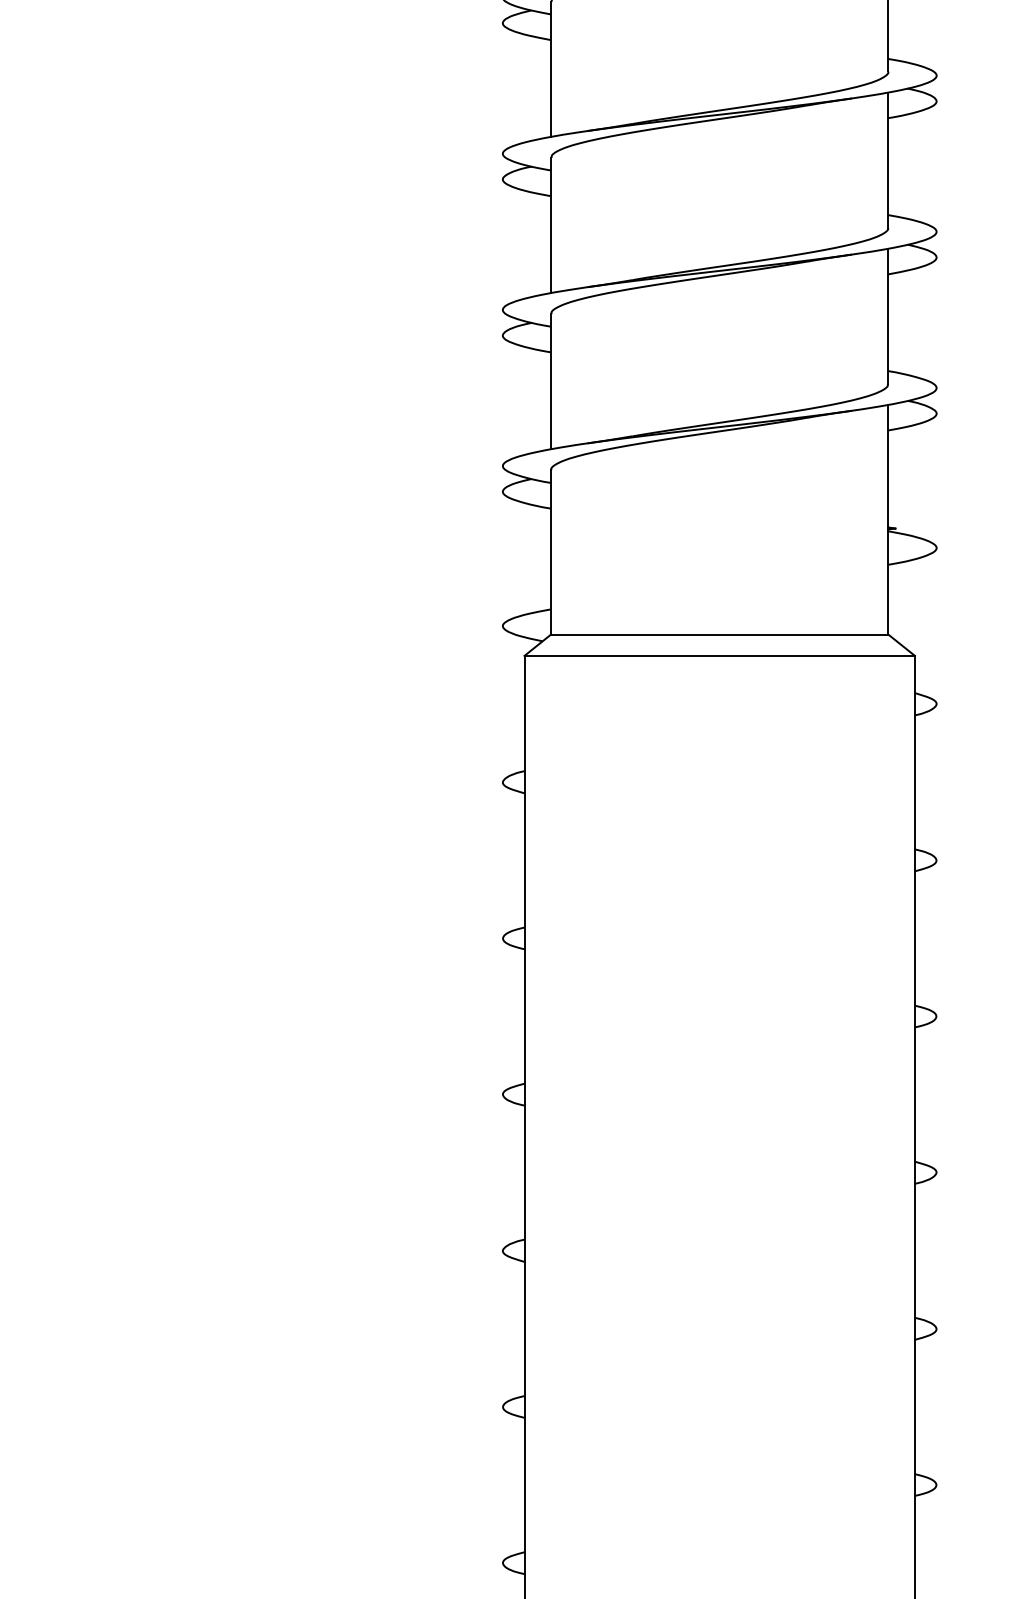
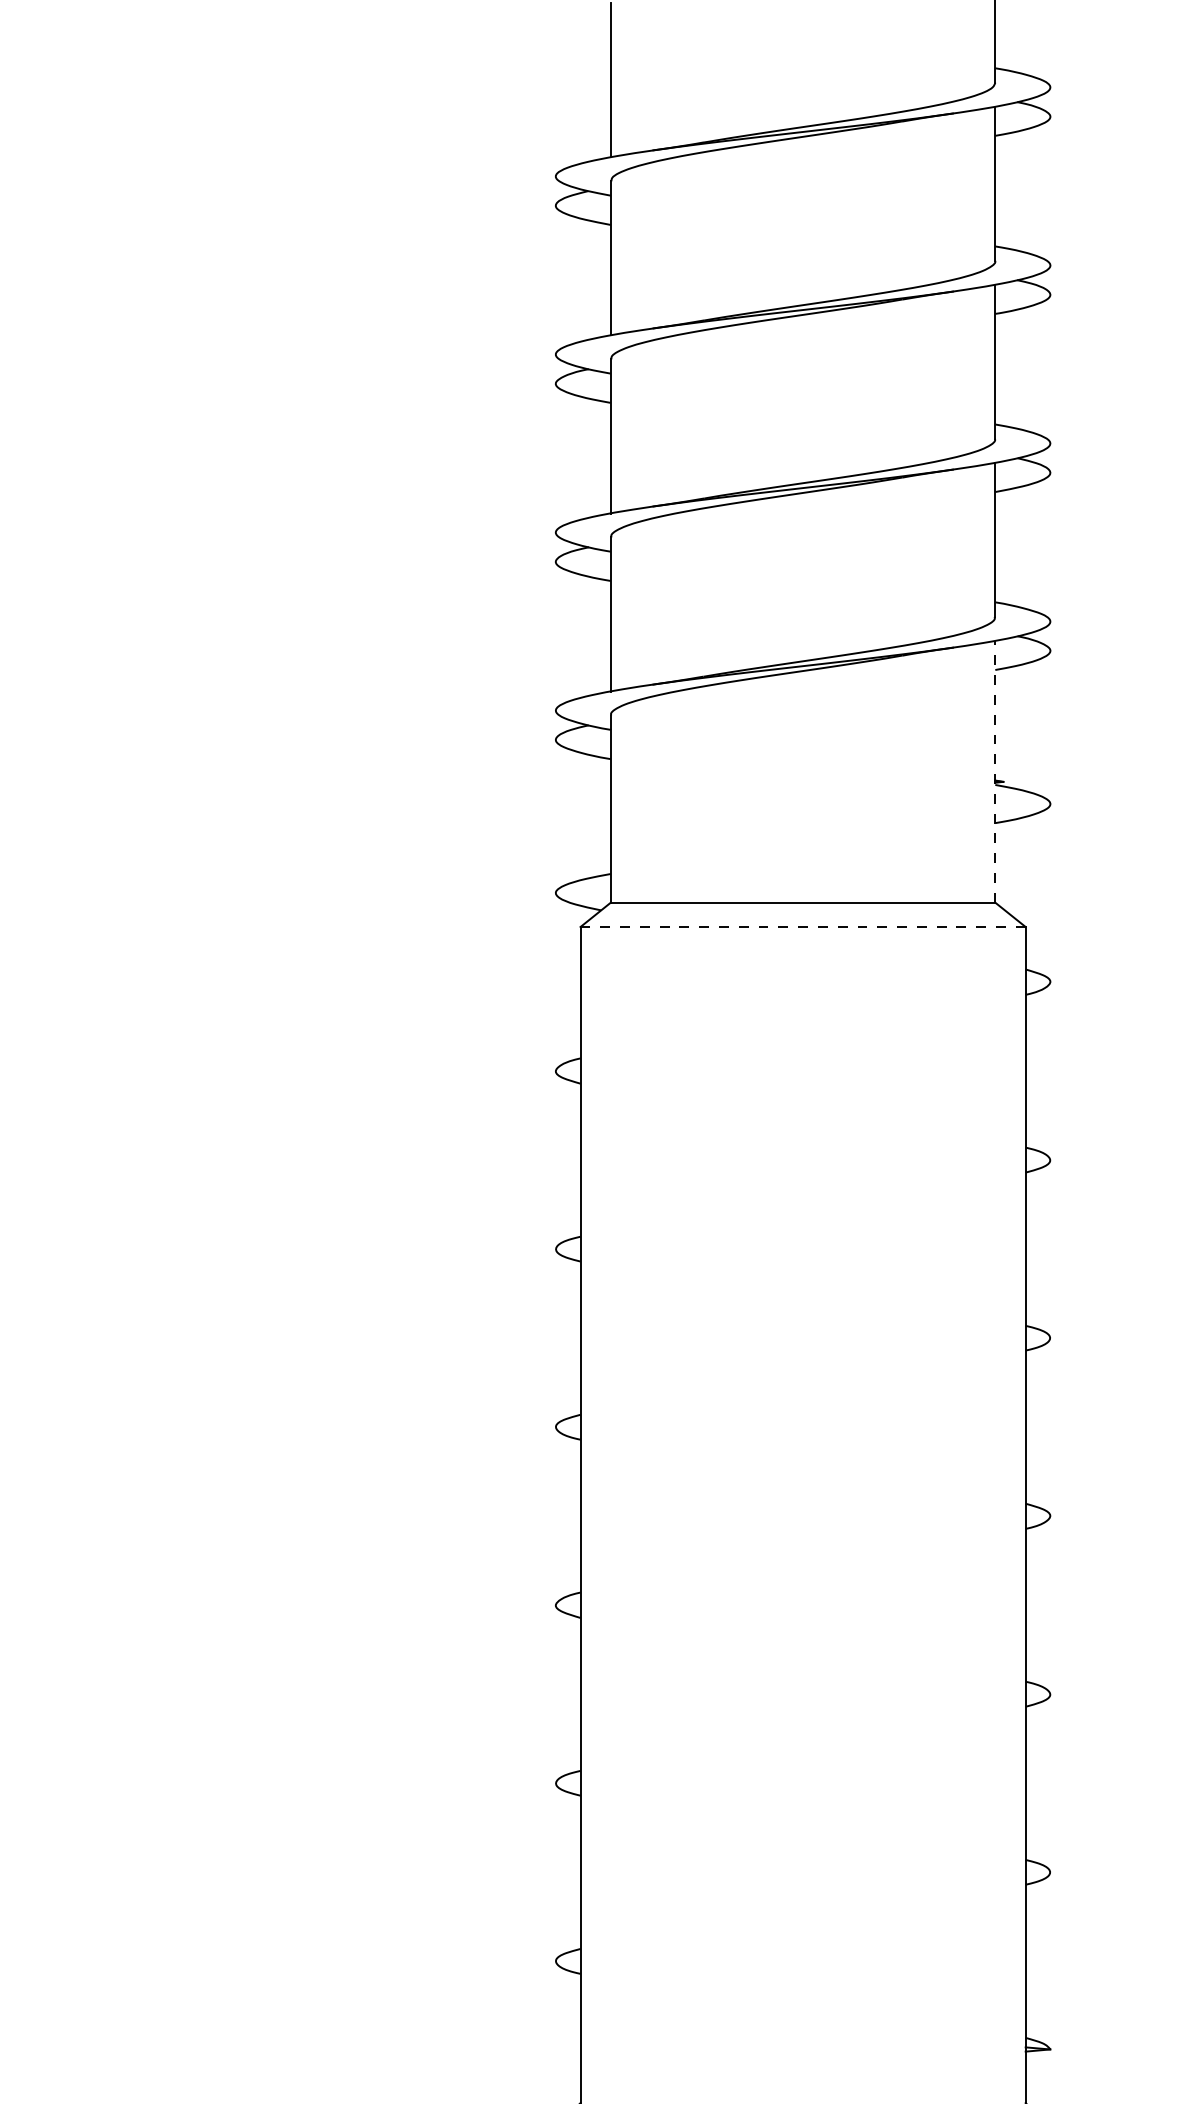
line: (888, 519) -> (995, 771), solid -> dashed
line: (720, 656) -> (803, 927), solid -> dashed

